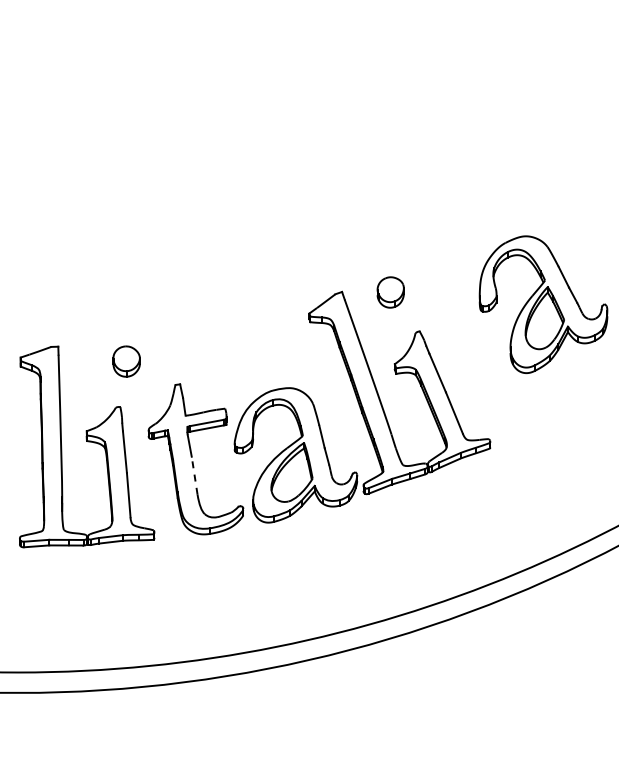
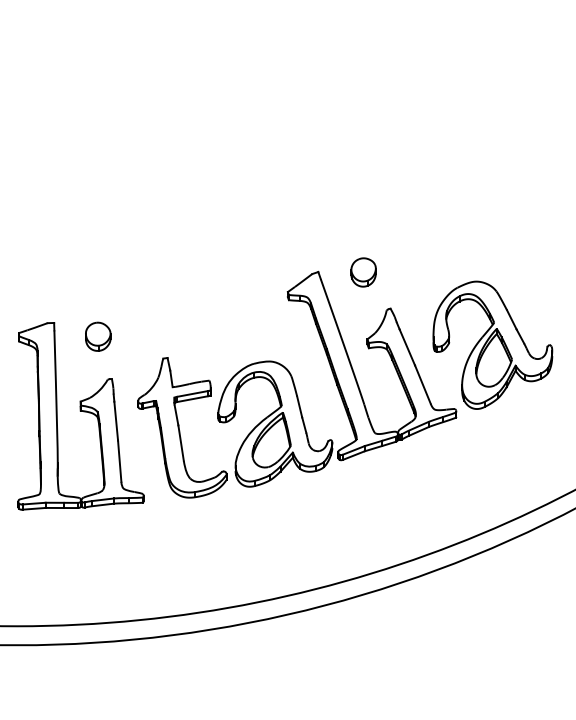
part: (543, 304) -> (492, 345), moved
part: (126, 361) -> (98, 336), moved
line: (194, 475) -> (180, 442), dashed -> solid

